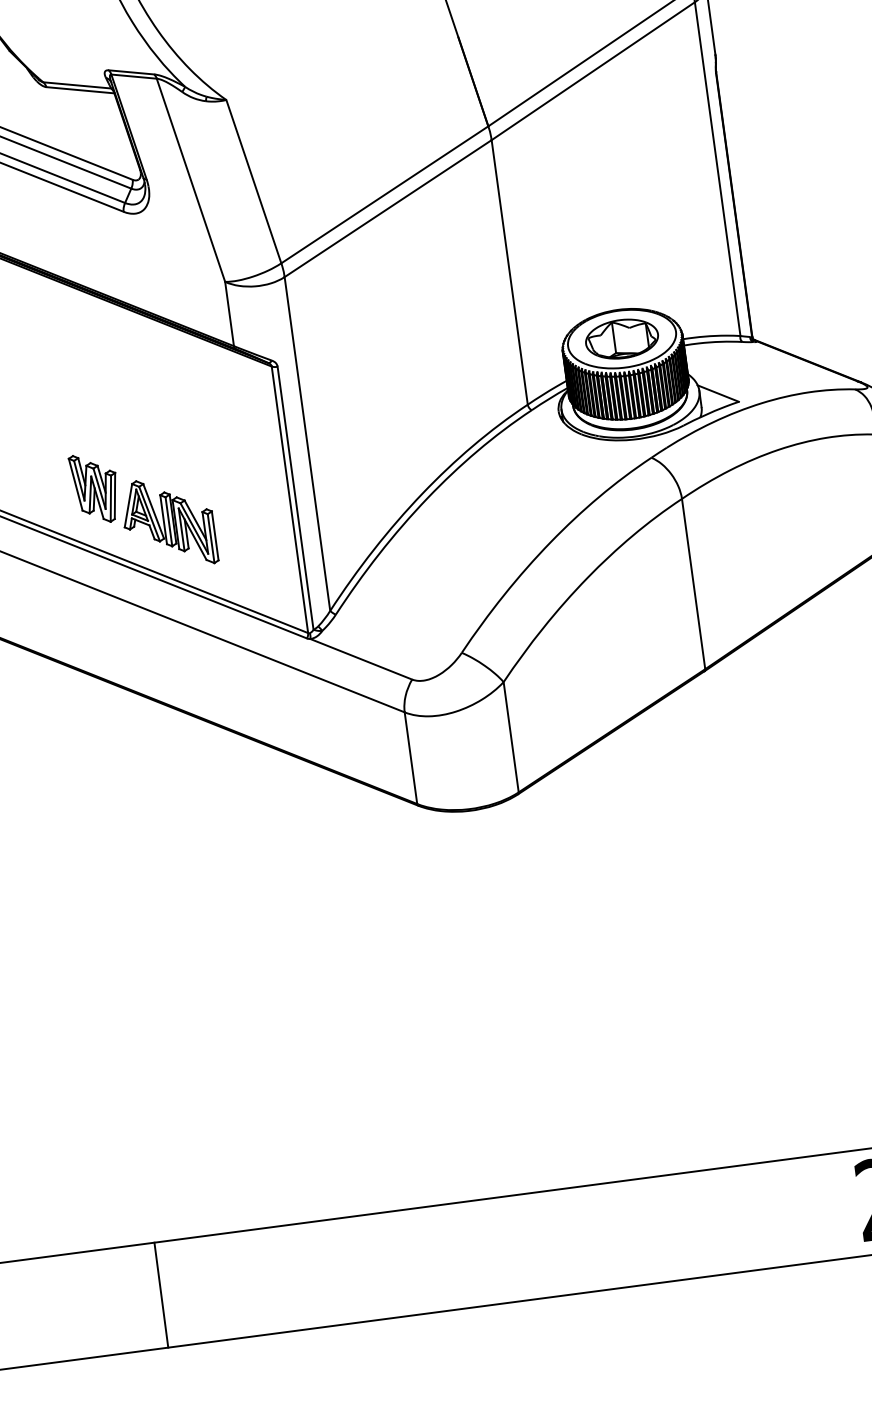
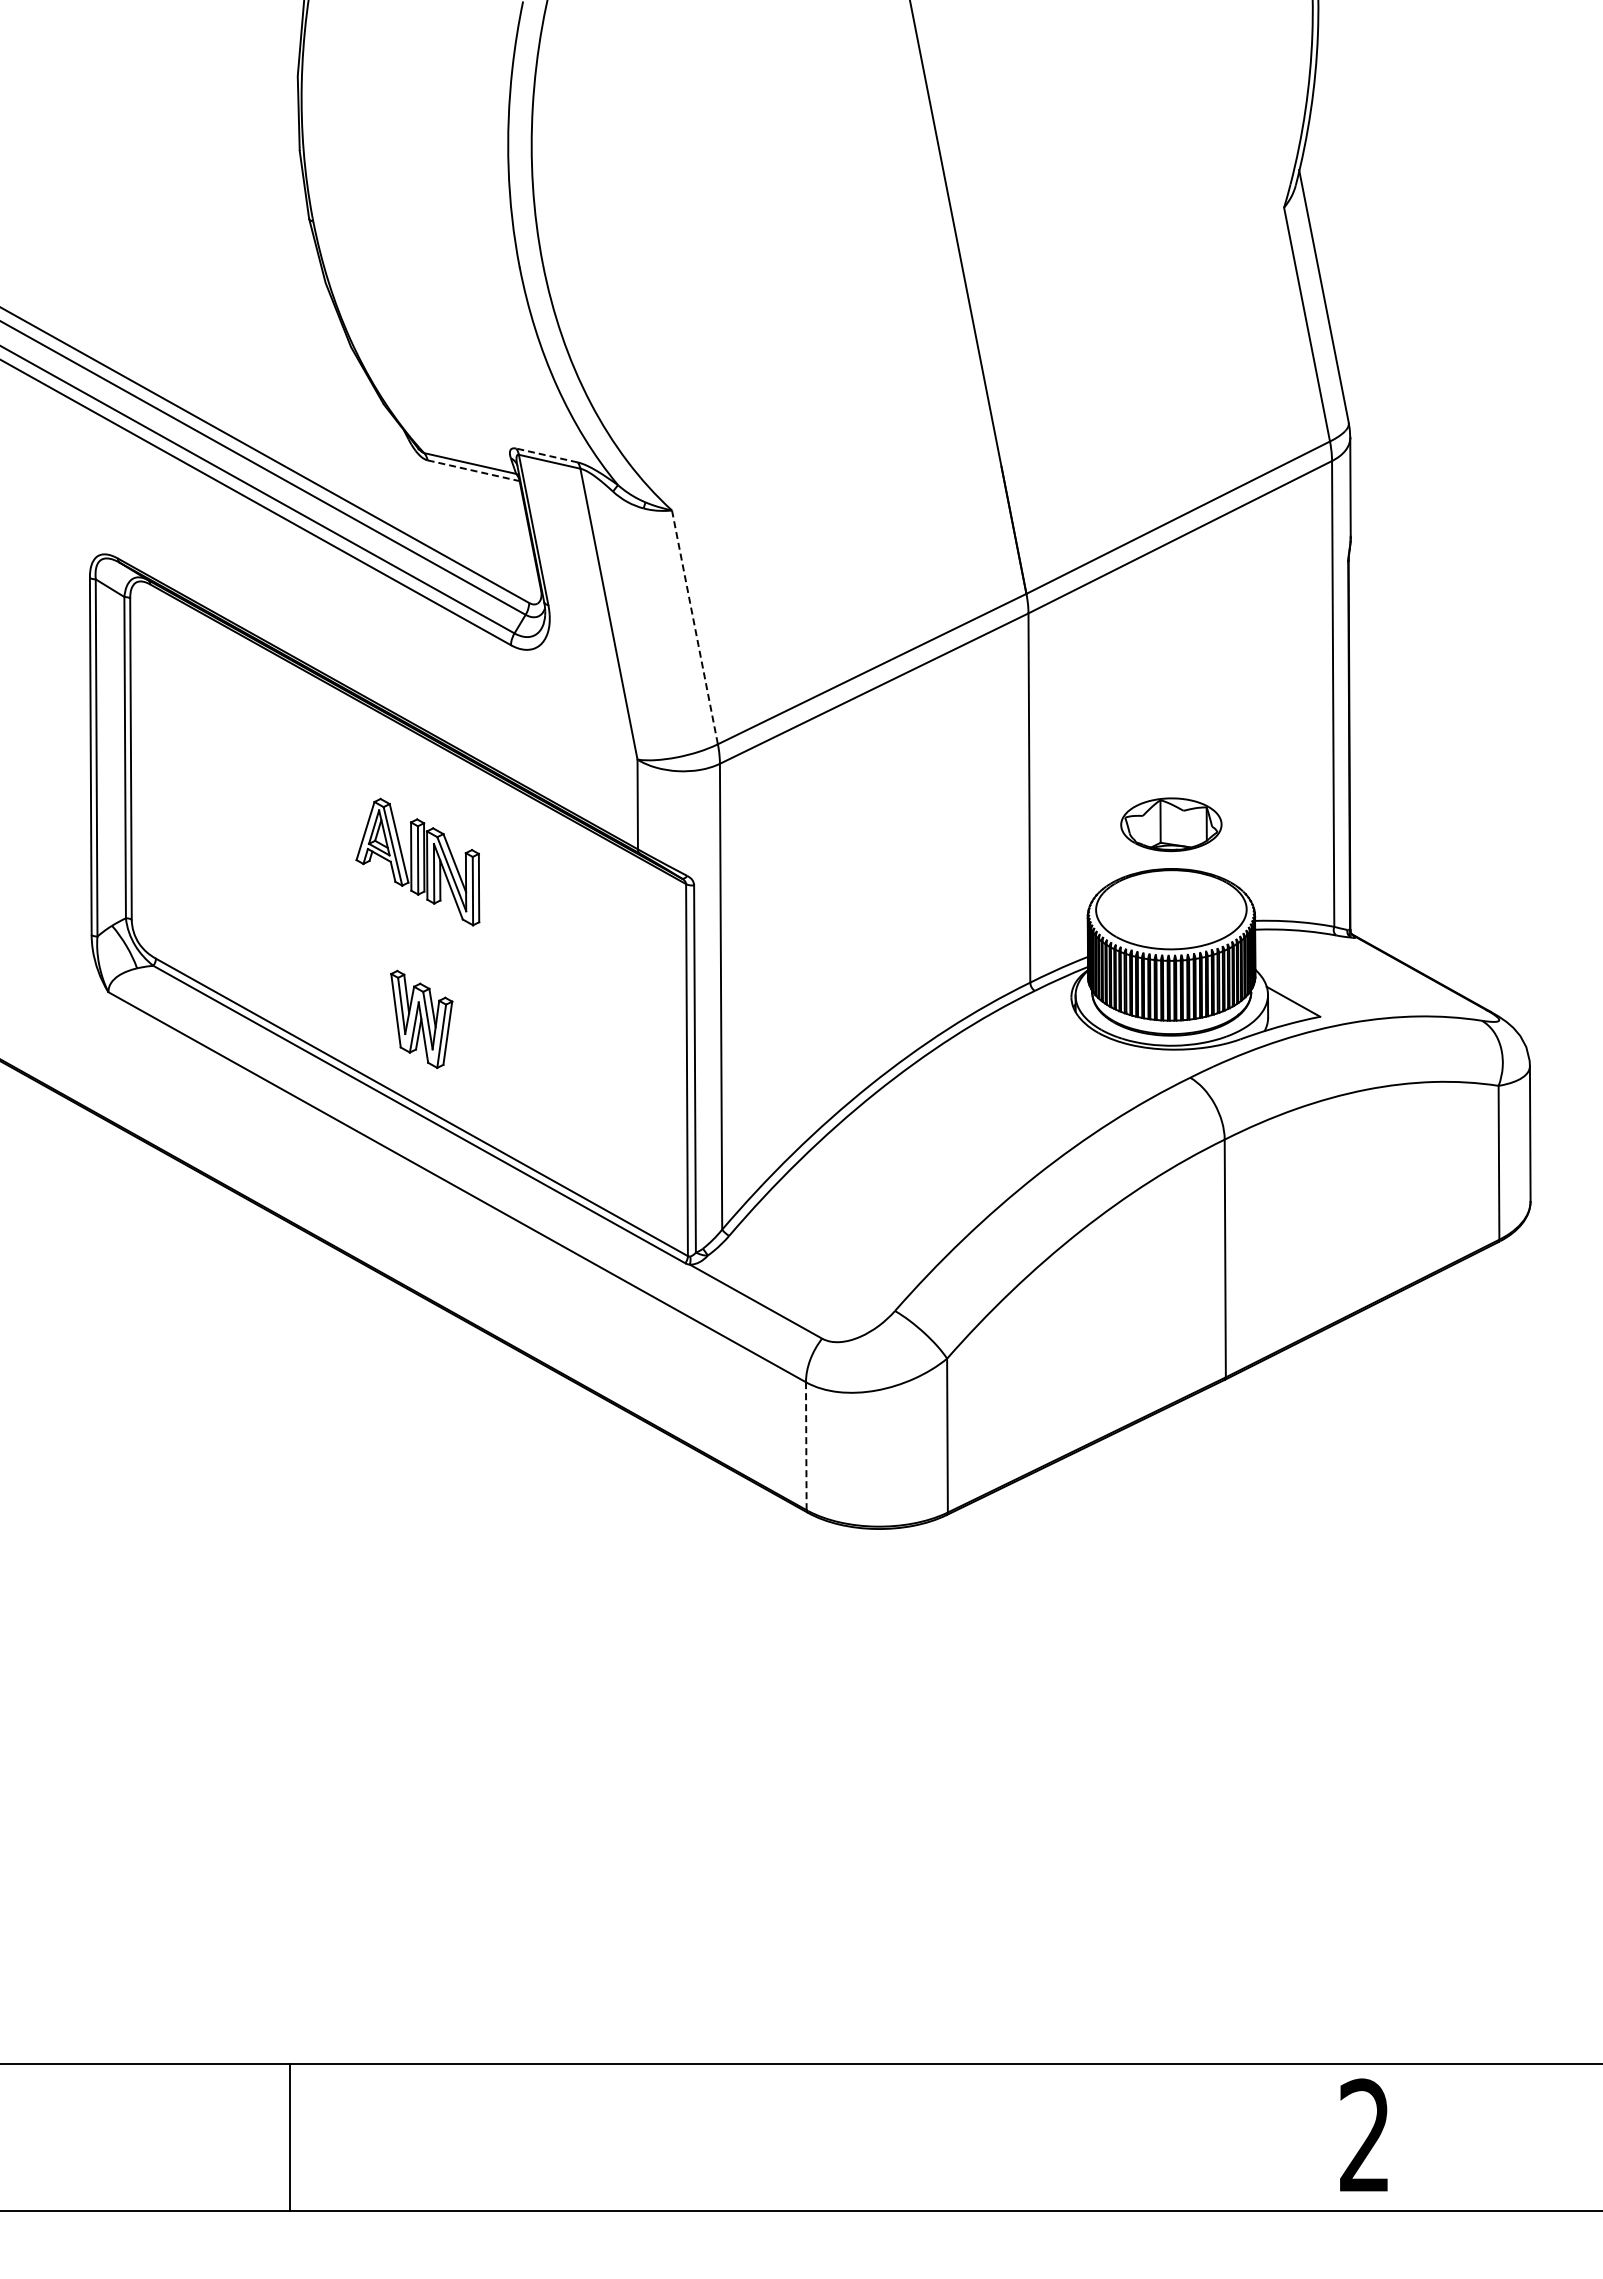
line: (131, 72) -> (547, 455), solid -> dashed
line: (81, 89) -> (474, 470), solid -> dashed
line: (254, 181) -> (695, 627), solid -> dashed
part: (622, 338) -> (1171, 824), moved
part: (168, 522) -> (417, 861), moved
line: (411, 758) -> (806, 1446), solid -> dashed
line: (161, 1295) -> (290, 2137), moved

